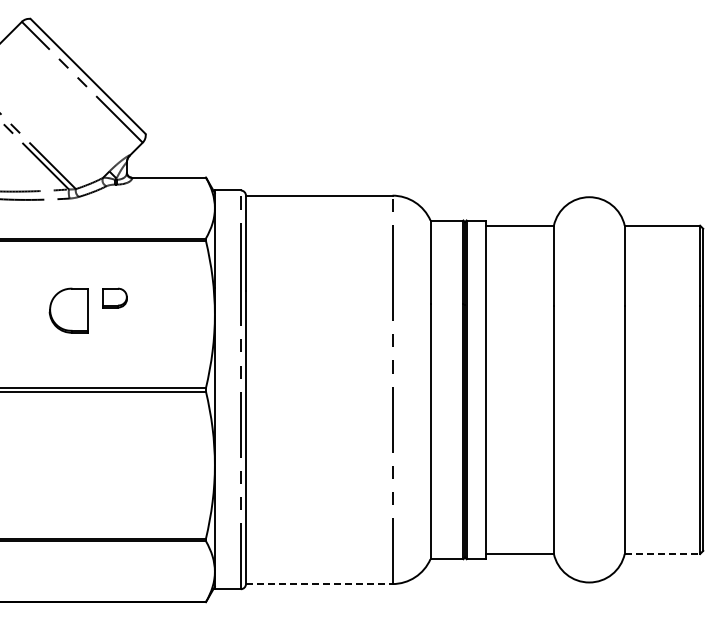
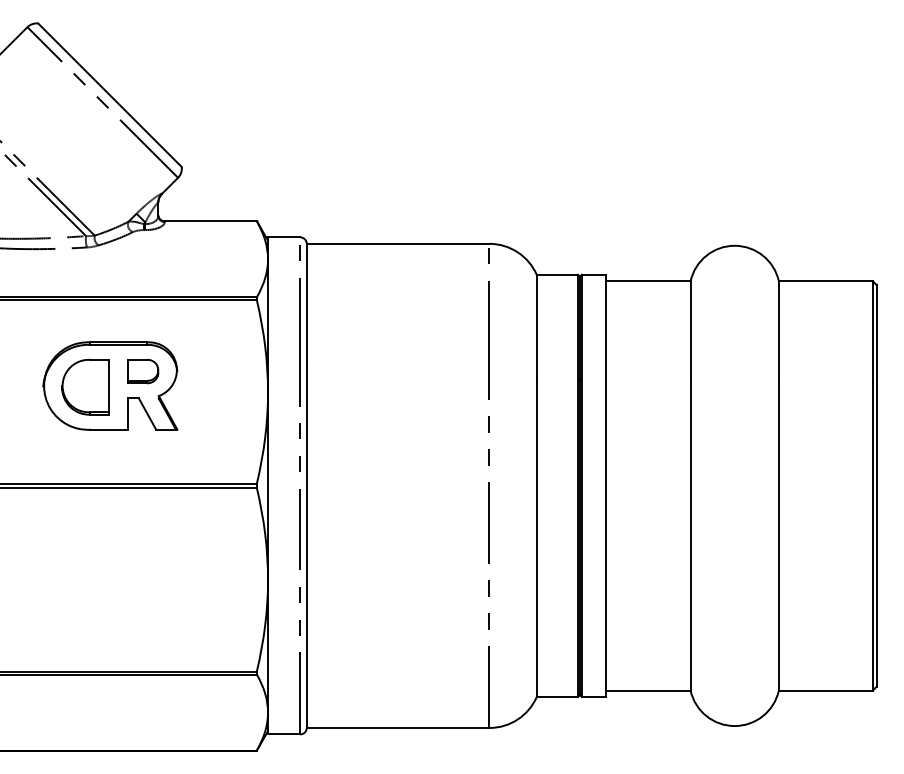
part: (88, 309) -> (110, 385), added
line: (662, 554) -> (825, 691), dashed -> solid
line: (319, 584) -> (398, 728), dashed -> solid

